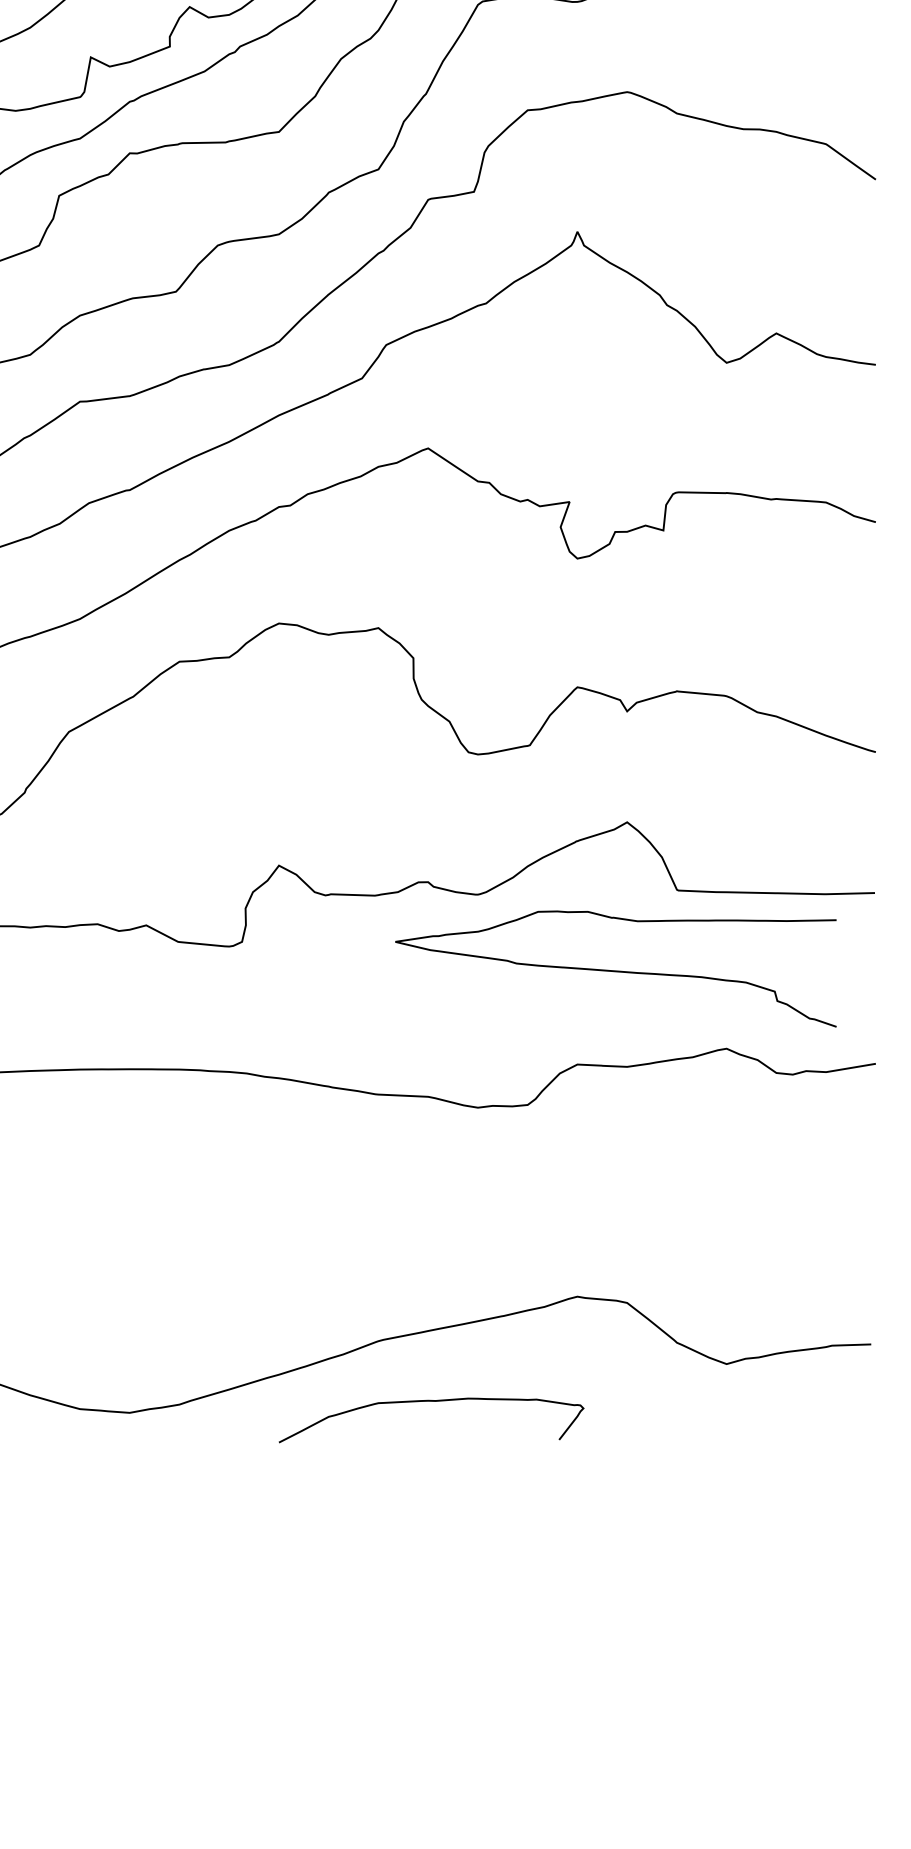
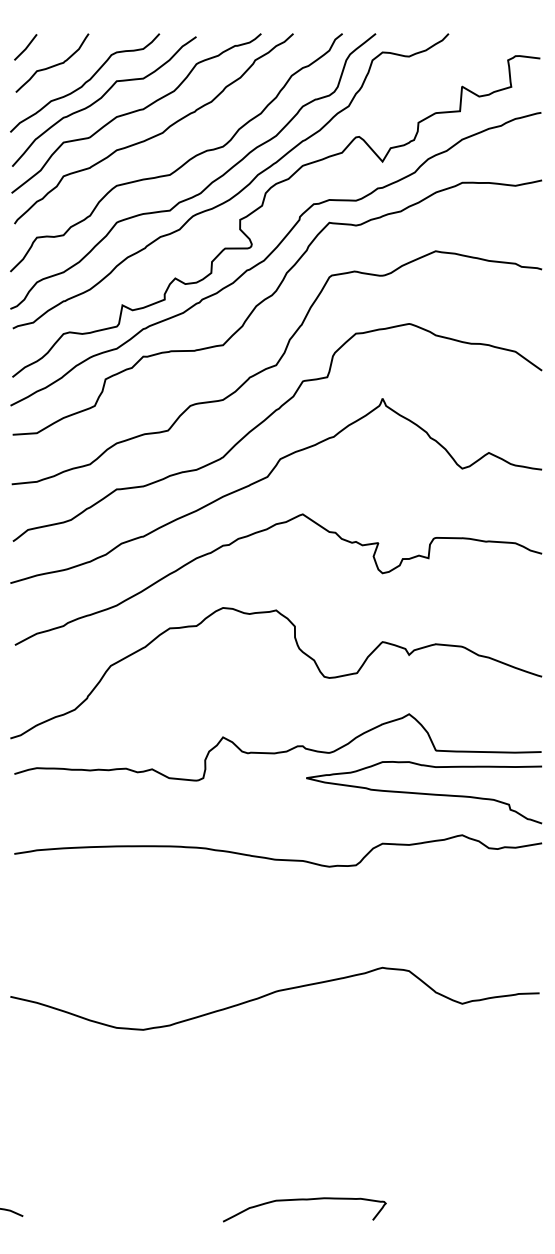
curve: (616, 970) -> (424, 793), moved
curve: (431, 1402) -> (304, 1200), moved

